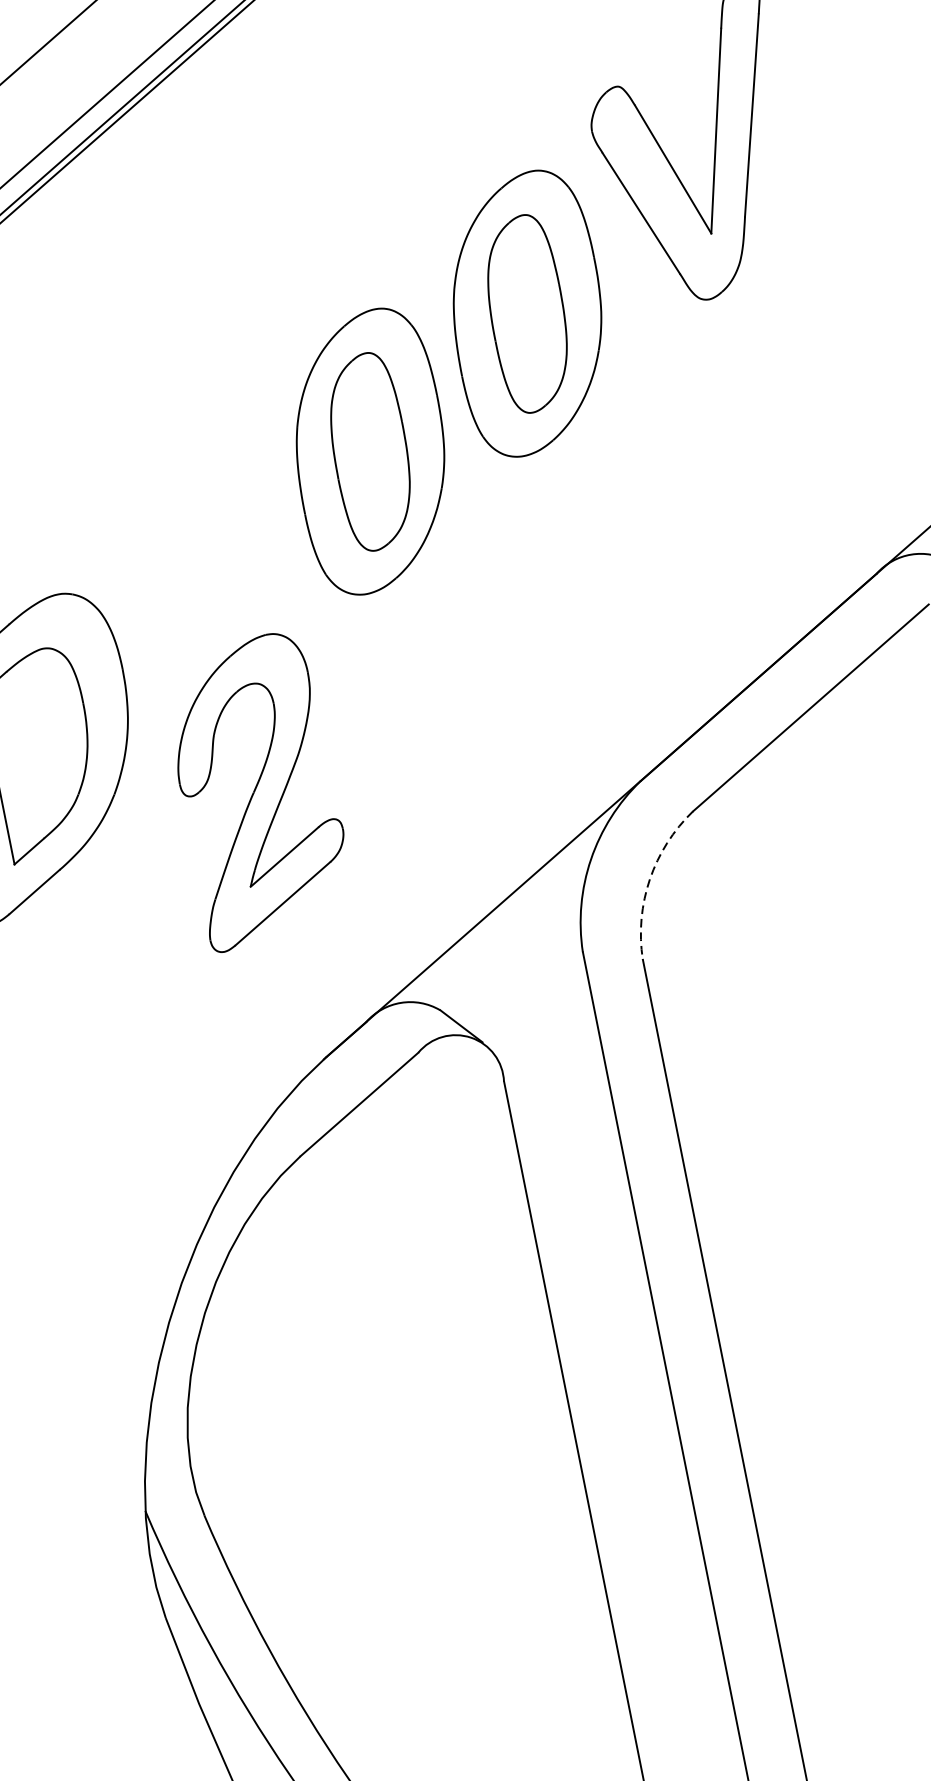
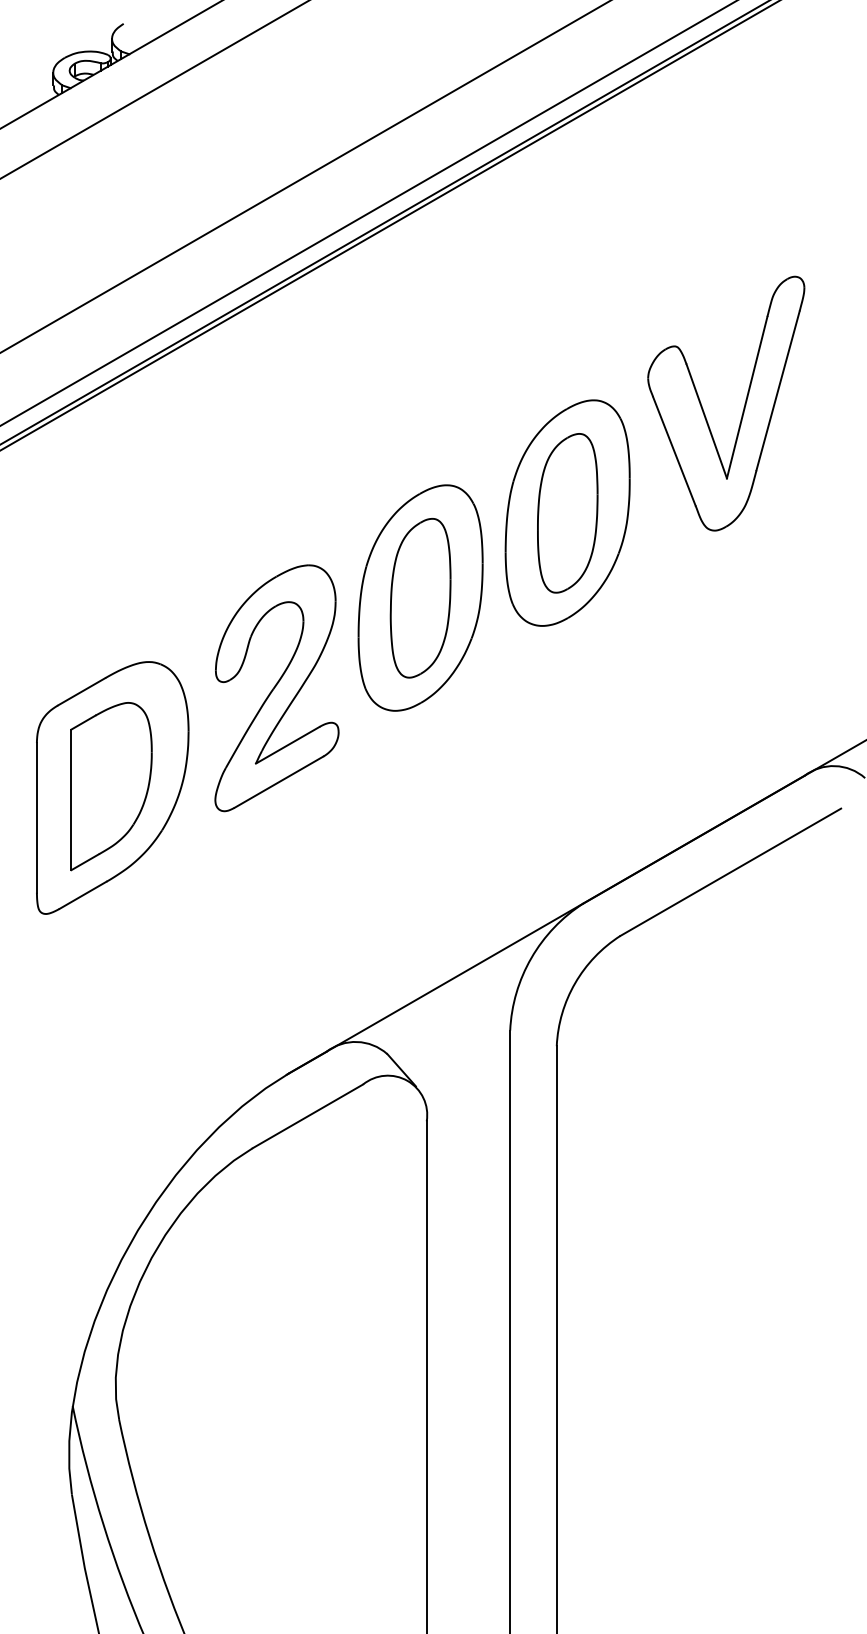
part: (257, 791) -> (276, 688), moved
arc: (650, 879) -> (575, 983), dashed -> solid

